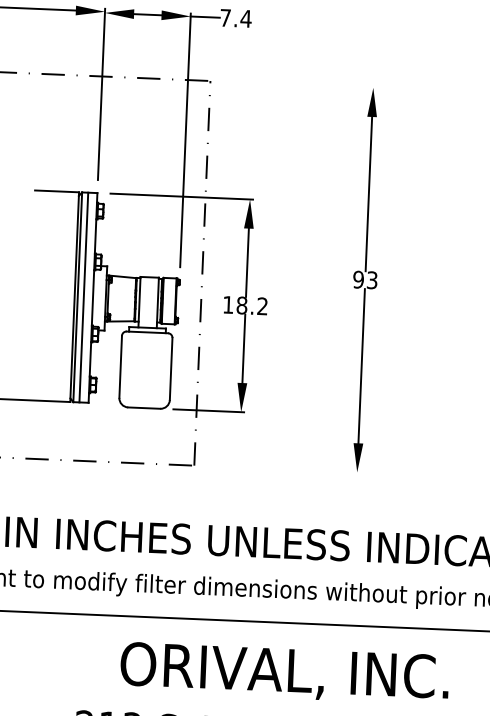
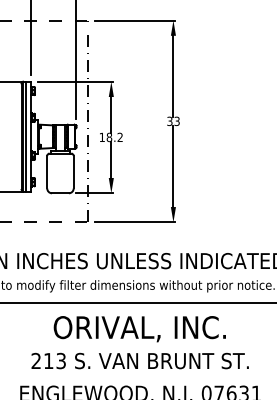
line: (299, 84) -> (134, 20), added
text: (357, 278) -> (169, 120), 93 -> 33
line: (283, 469) -> (134, 222), added

